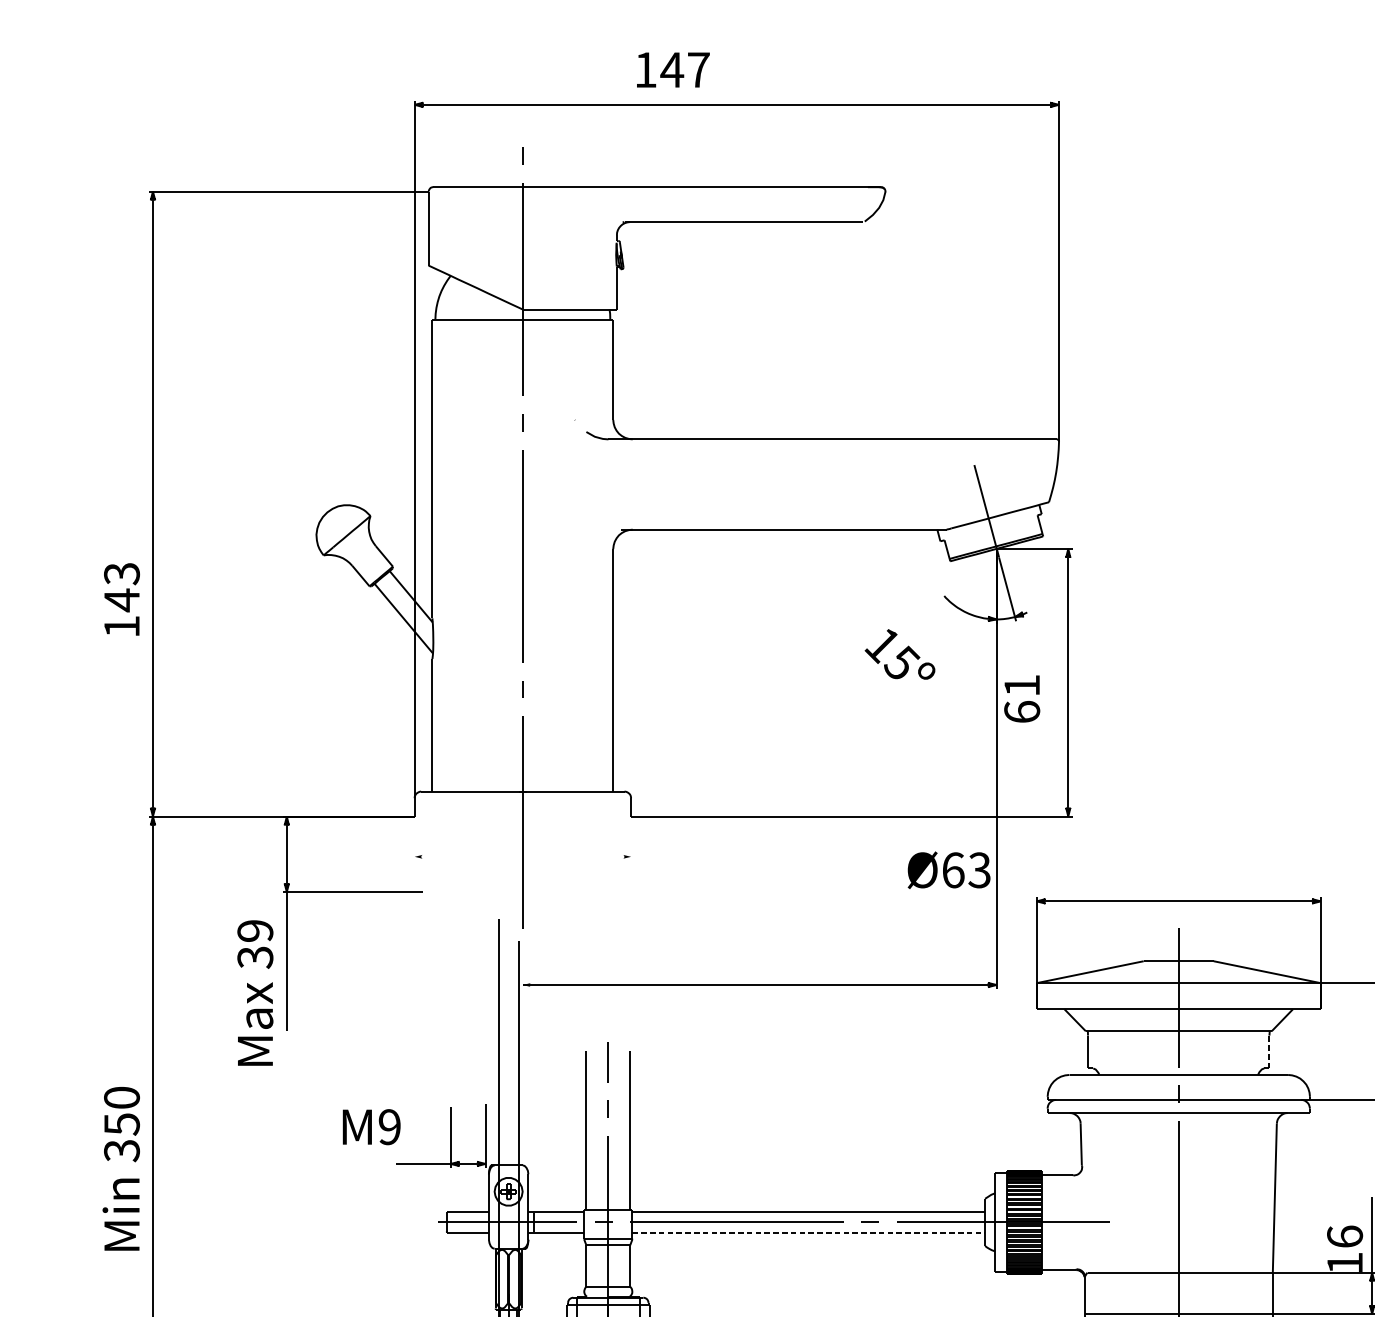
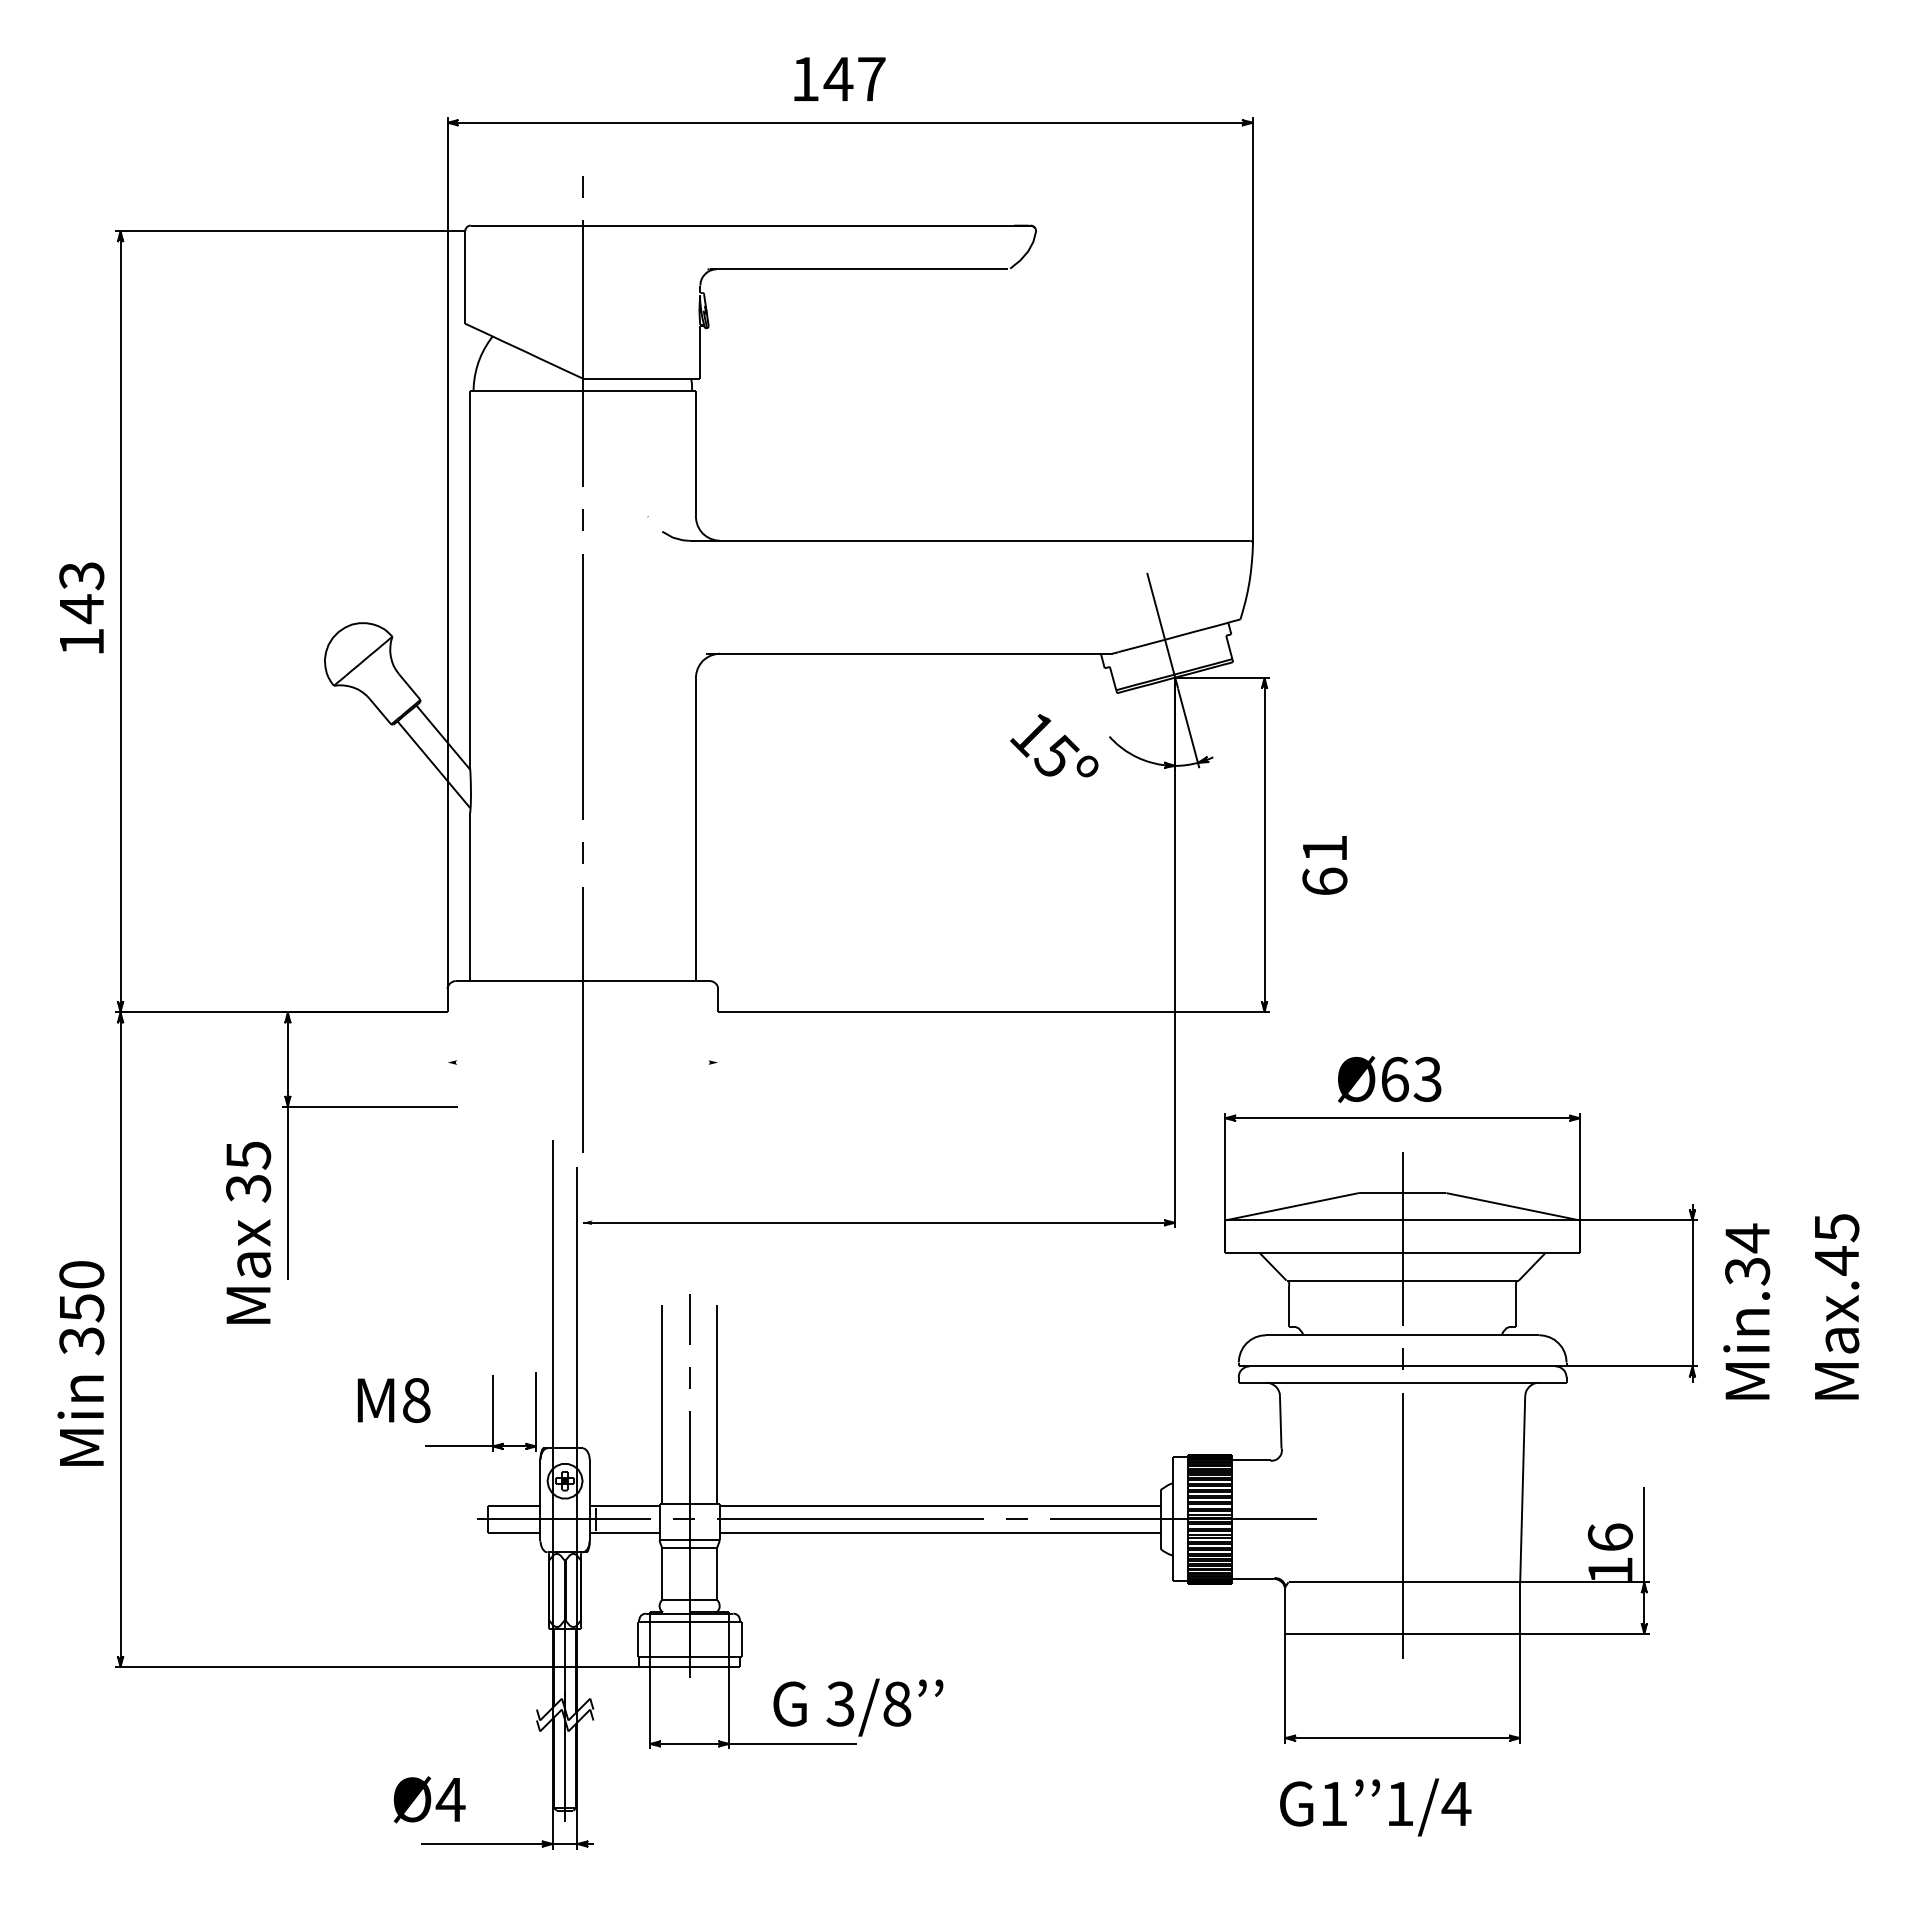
text: (673, 69) -> (839, 78), moved
text: (121, 599) -> (81, 607), moved
text: (900, 654) -> (1054, 745), moved
text: (1021, 699) -> (1324, 865), moved
text: (949, 869) -> (1389, 1078), moved
text: (255, 931) -> (248, 1155), 39 -> 35
line: (1269, 1051) -> (1515, 1306), dashed -> solid
text: (389, 1127) -> (416, 1400), M9 -> M8
text: (120, 1168) -> (80, 1363), moved
line: (809, 1232) -> (940, 1532), dashed -> solid

